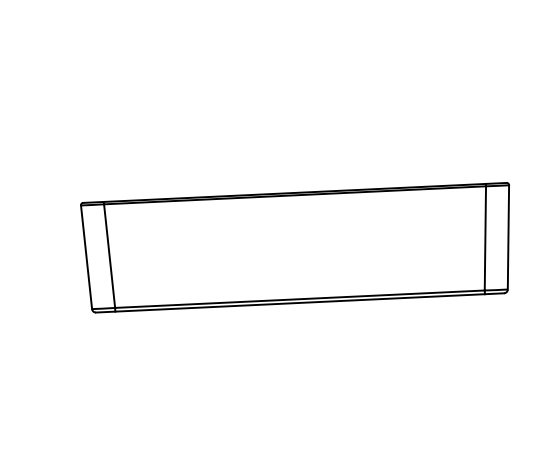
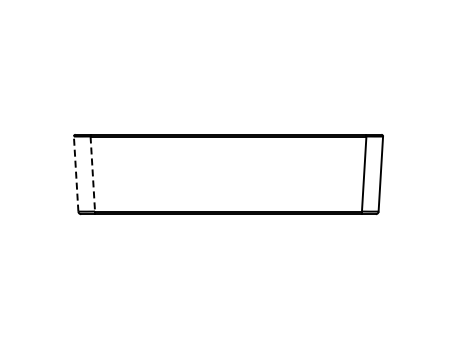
line: (109, 256) -> (92, 174), solid -> dashed
line: (87, 257) -> (76, 174), solid -> dashed

